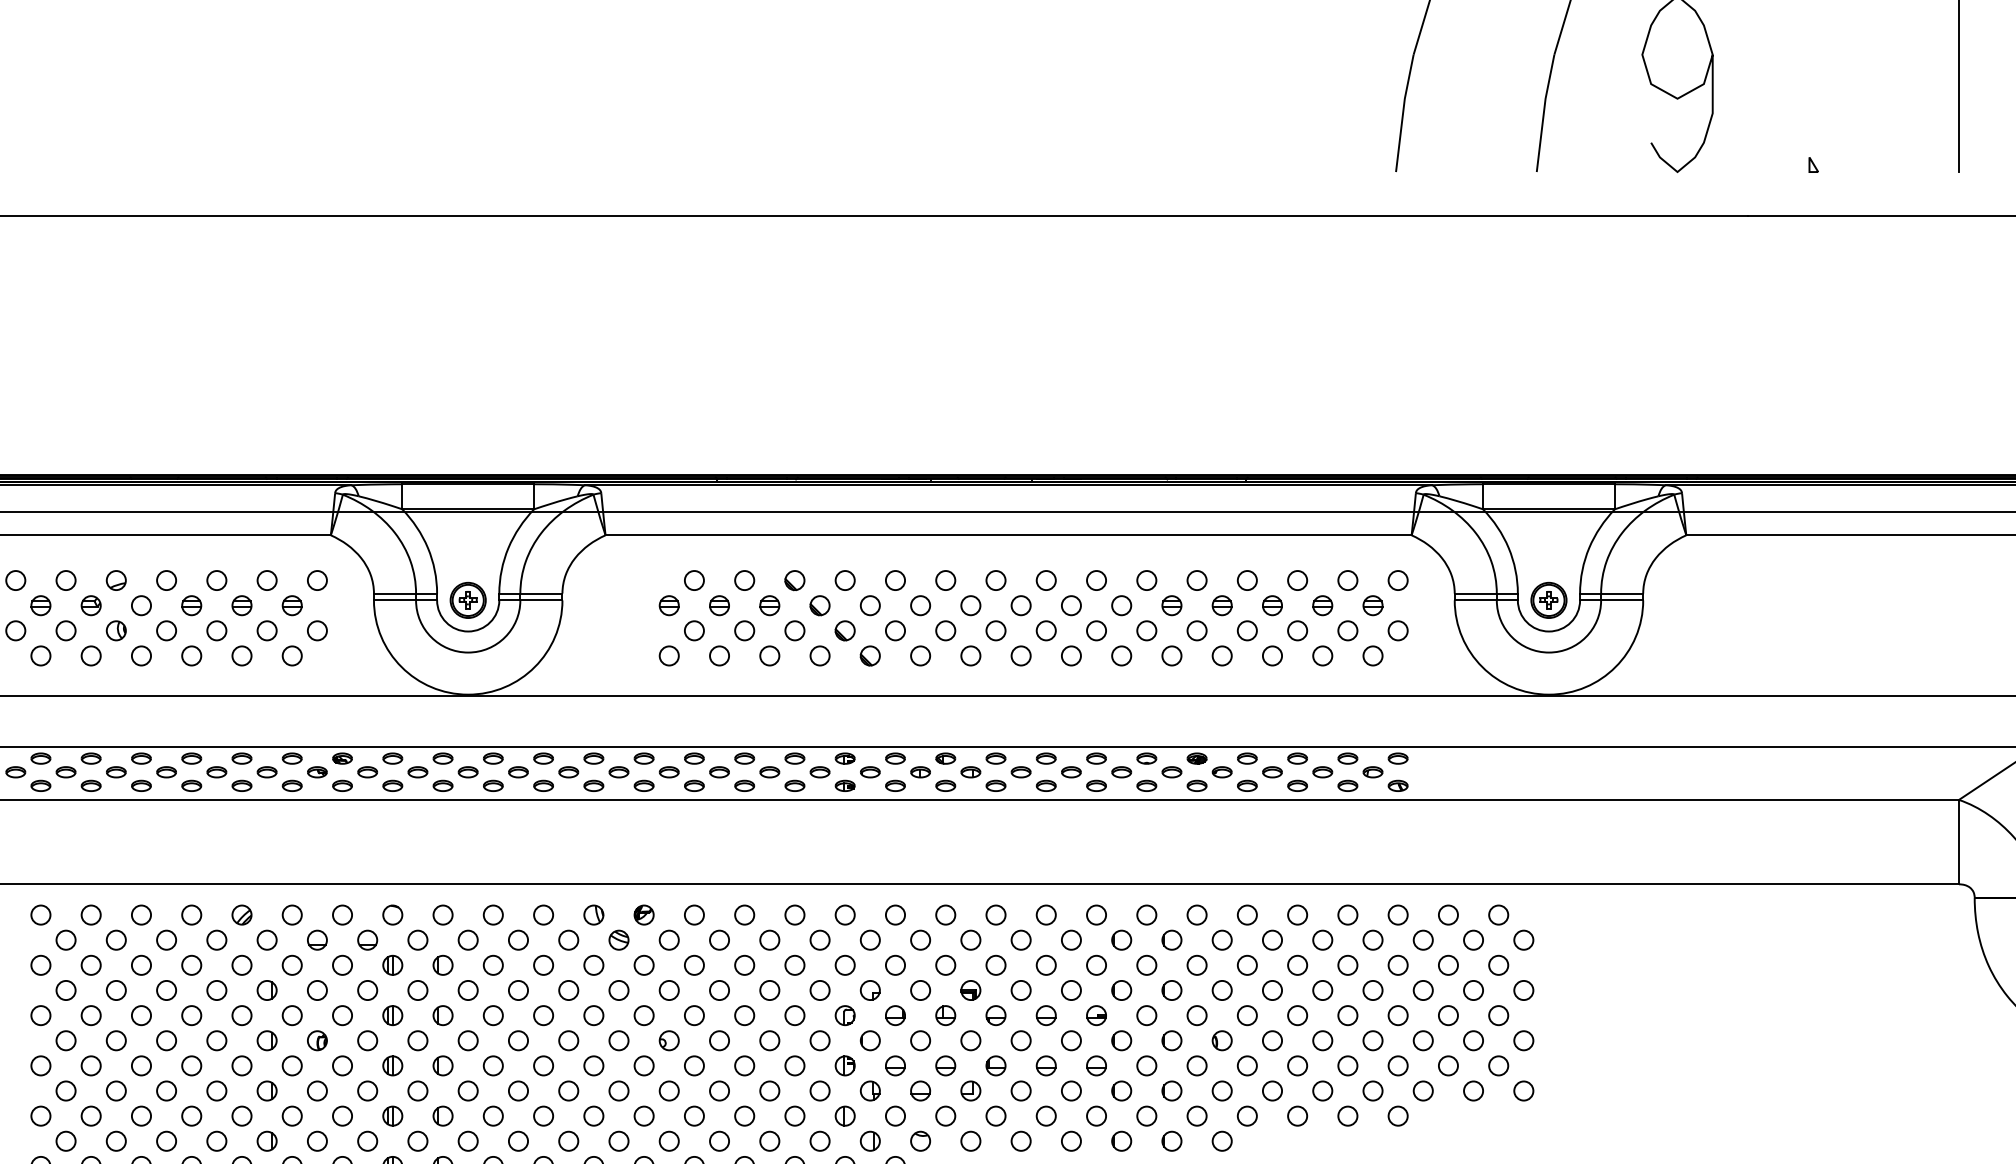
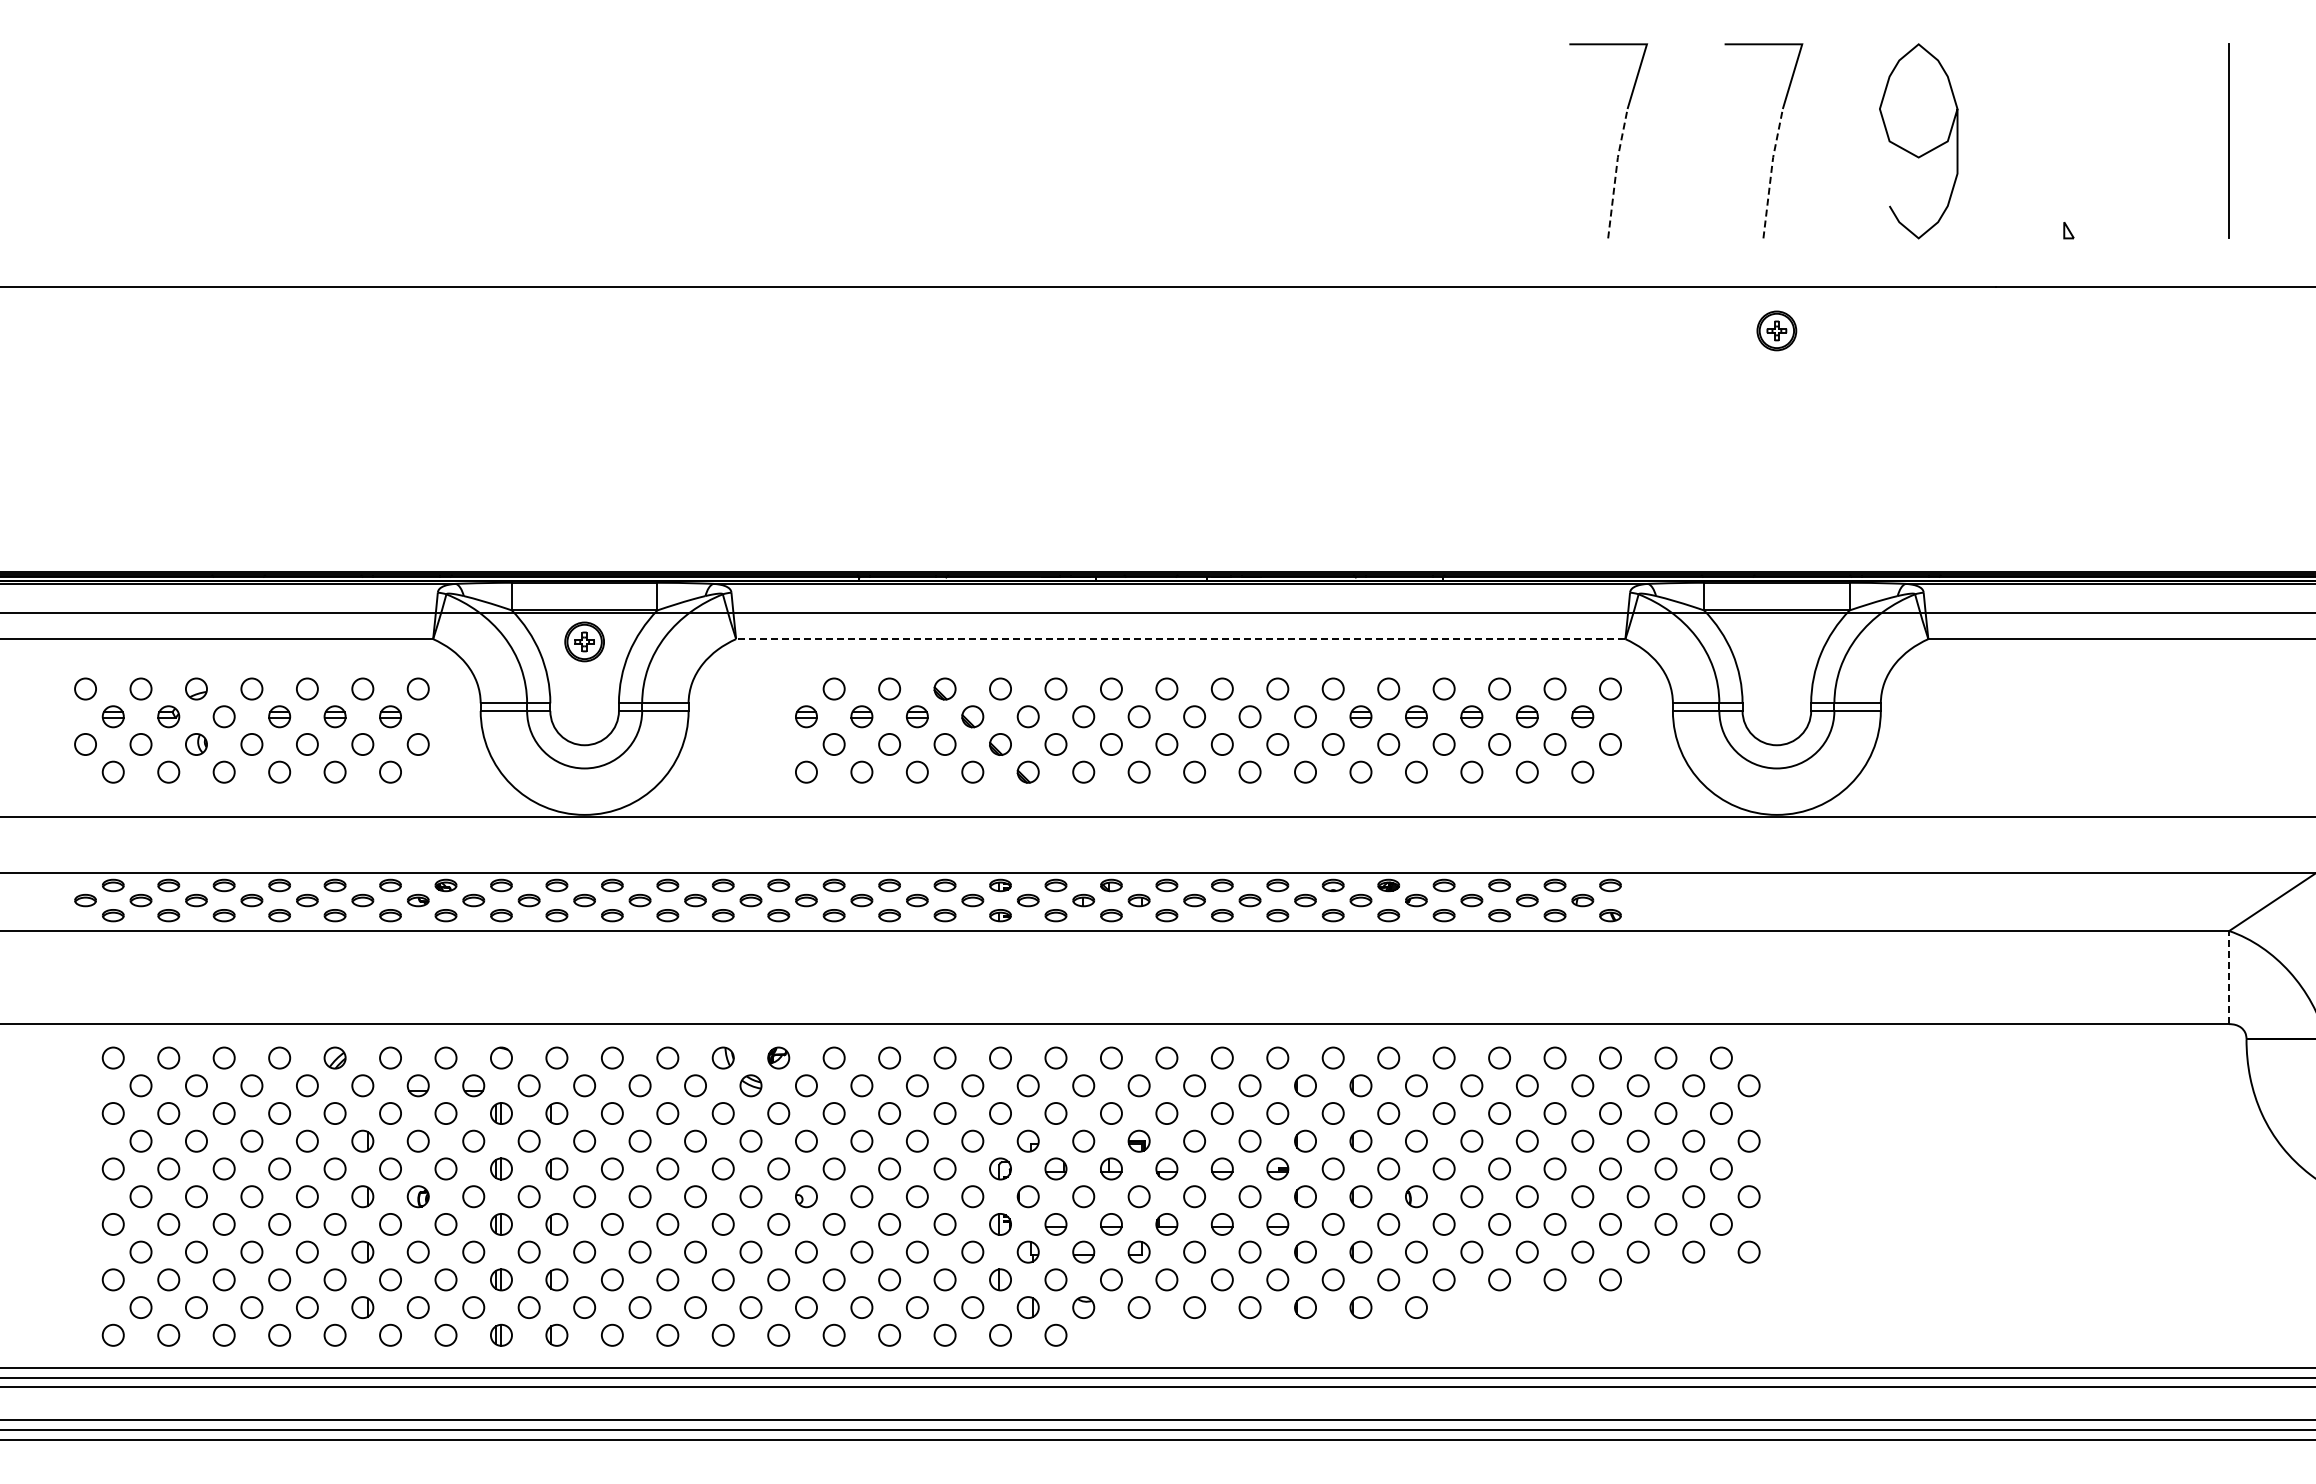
line: (1403, 112) -> (1616, 172), solid -> dashed
line: (1544, 112) -> (1771, 172), solid -> dashed
line: (1008, 535) -> (1180, 639), solid -> dashed
part: (468, 600) -> (584, 641), moved
part: (1548, 600) -> (1776, 330), moved
line: (1959, 842) -> (2229, 977), solid -> dashed

